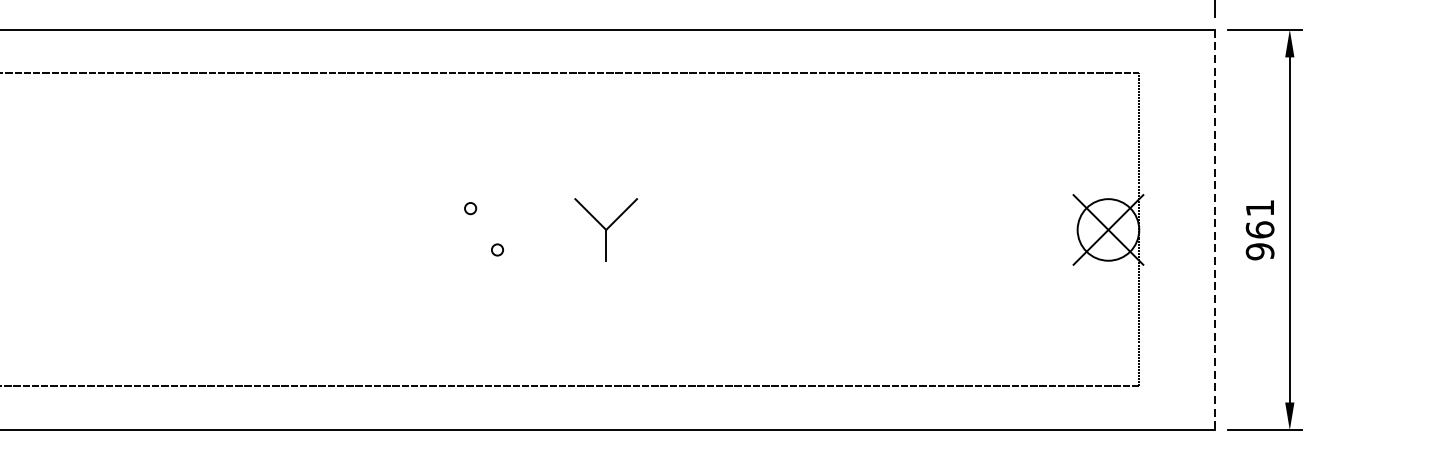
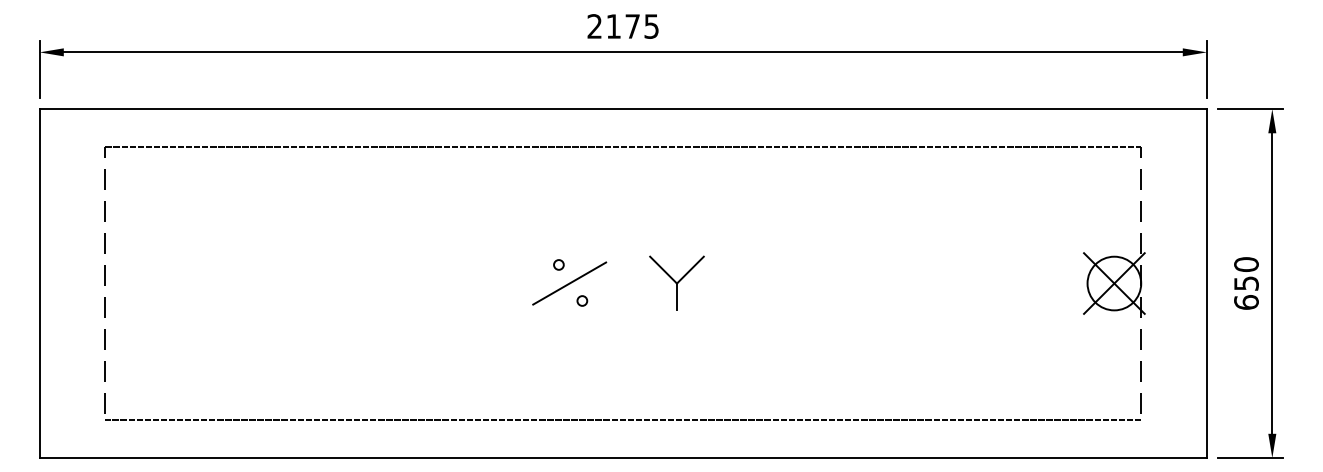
line: (482, 229) -> (569, 283), added
text: (1260, 229) -> (1246, 283), 961 -> 650
line: (1214, 231) -> (1206, 284), dashed -> solid

